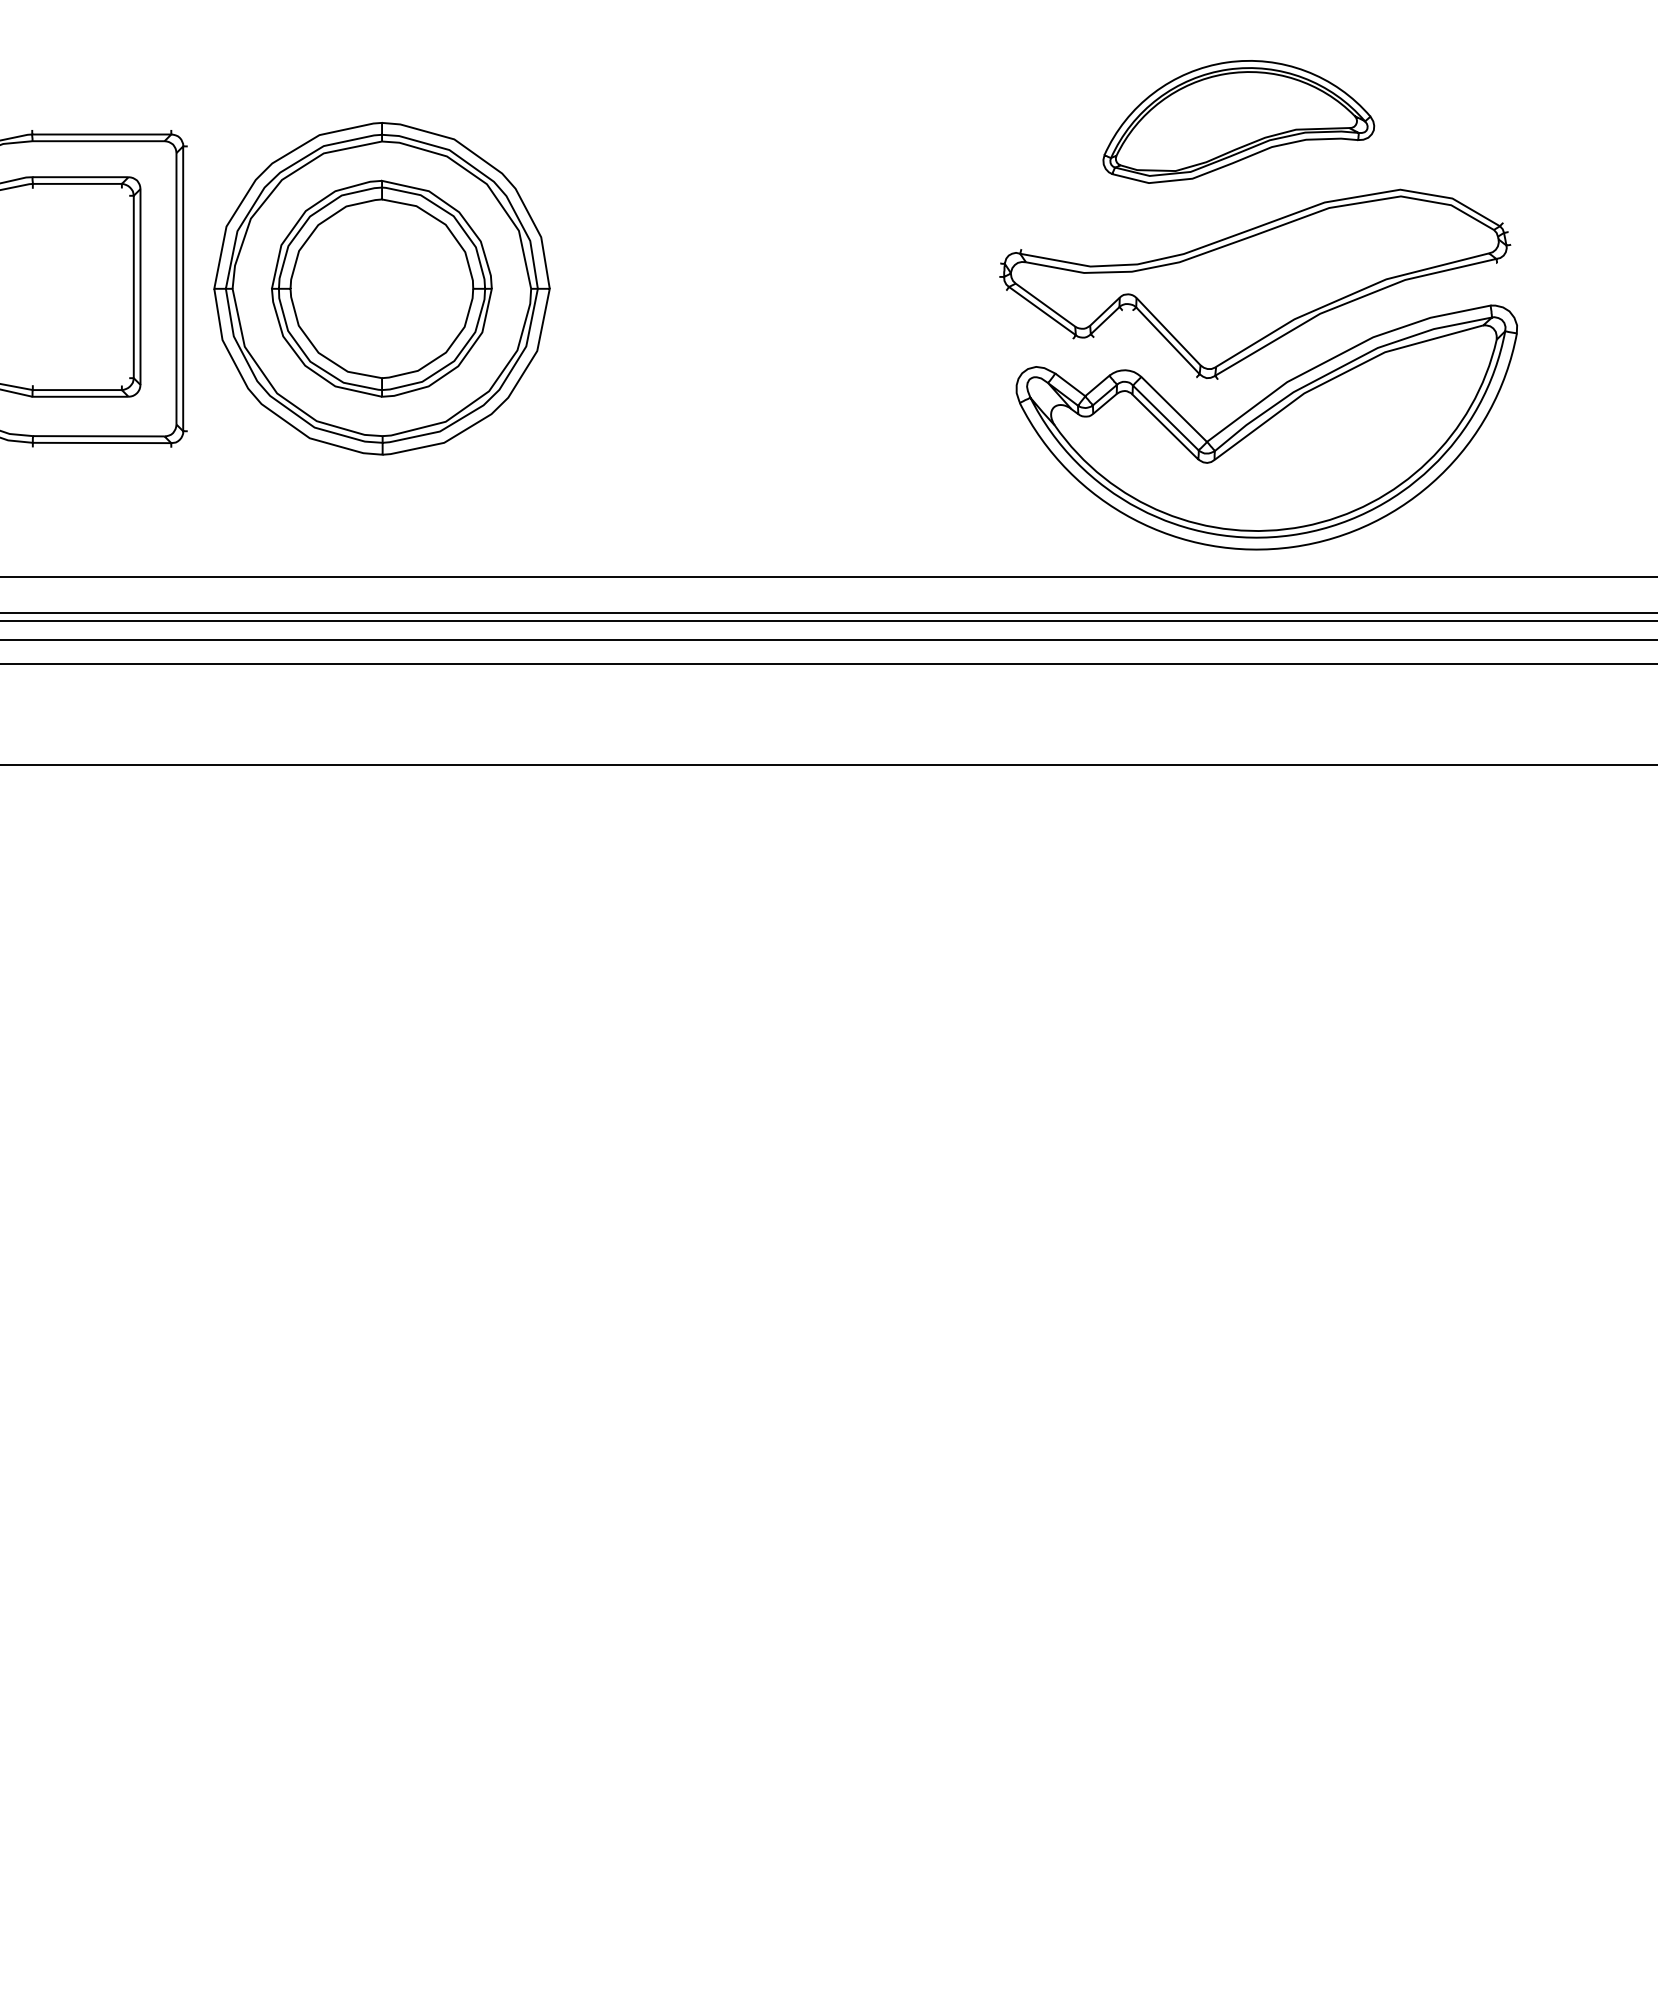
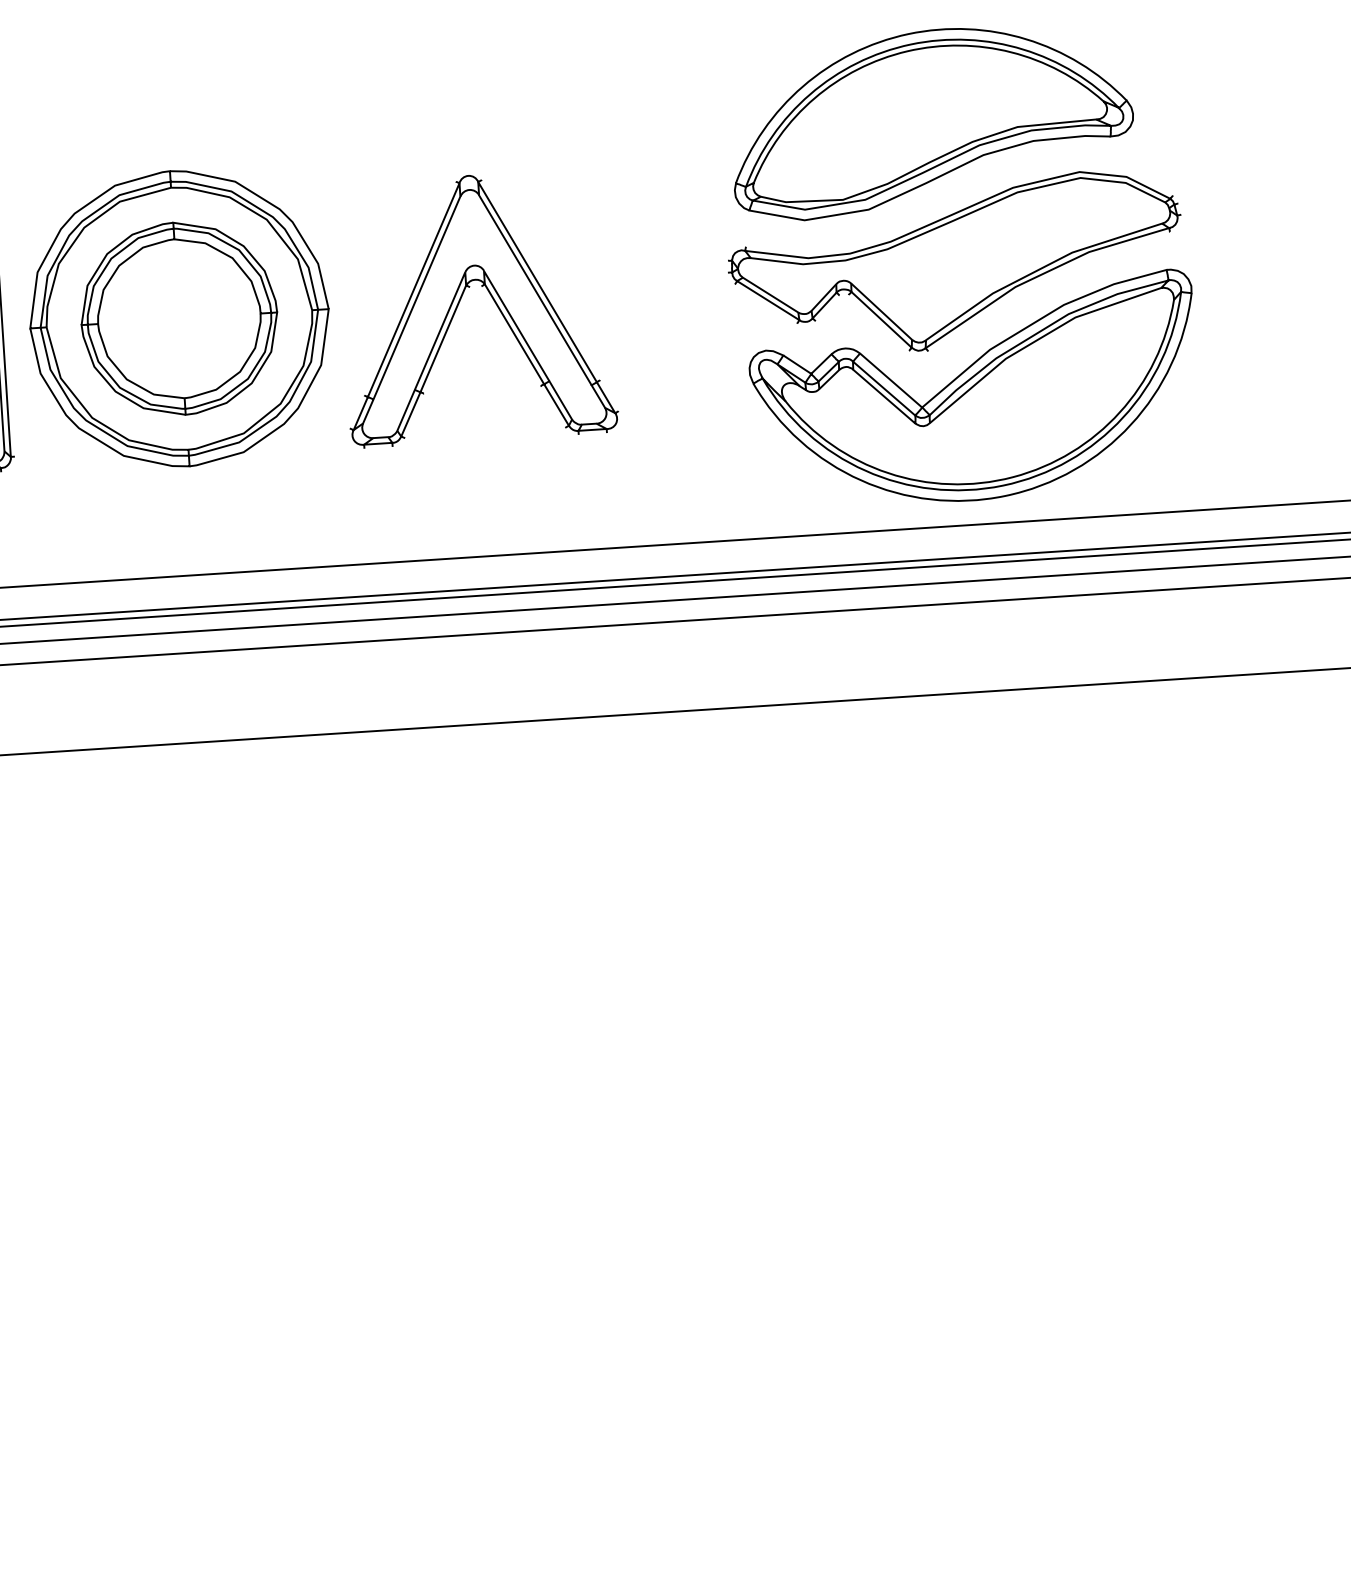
part: (1238, 121) -> (931, 120), size x1.67
part: (698, 288) -> (461, 300), added

